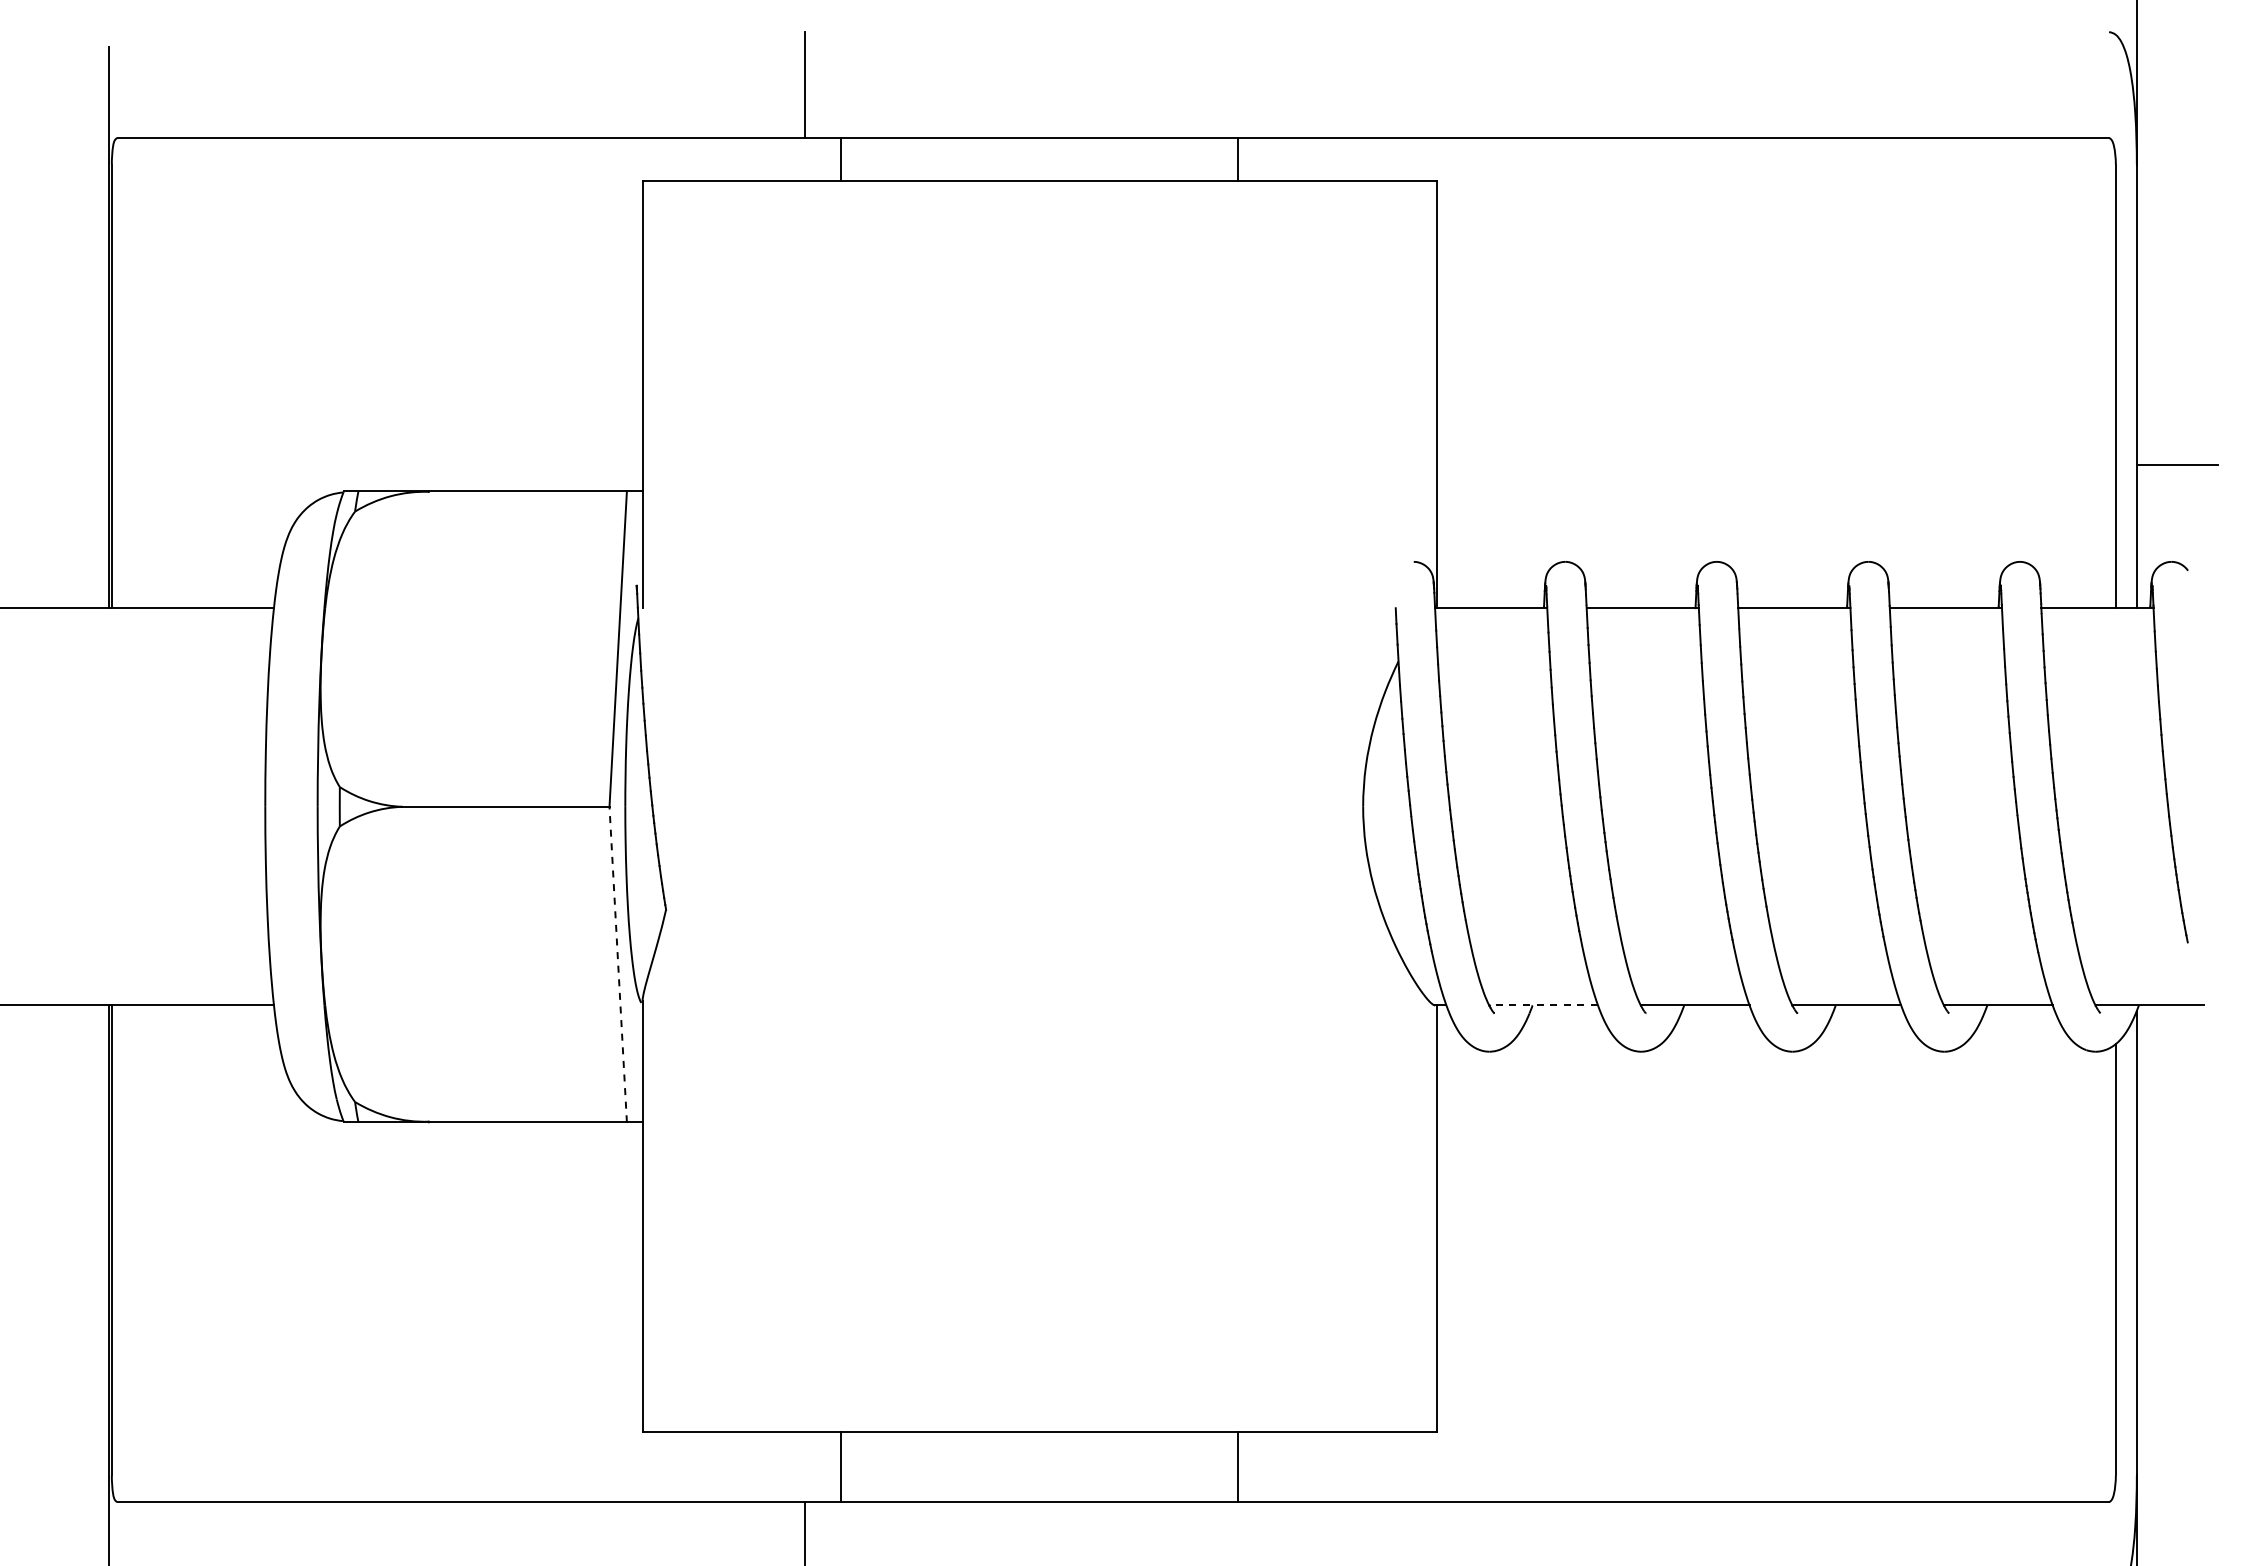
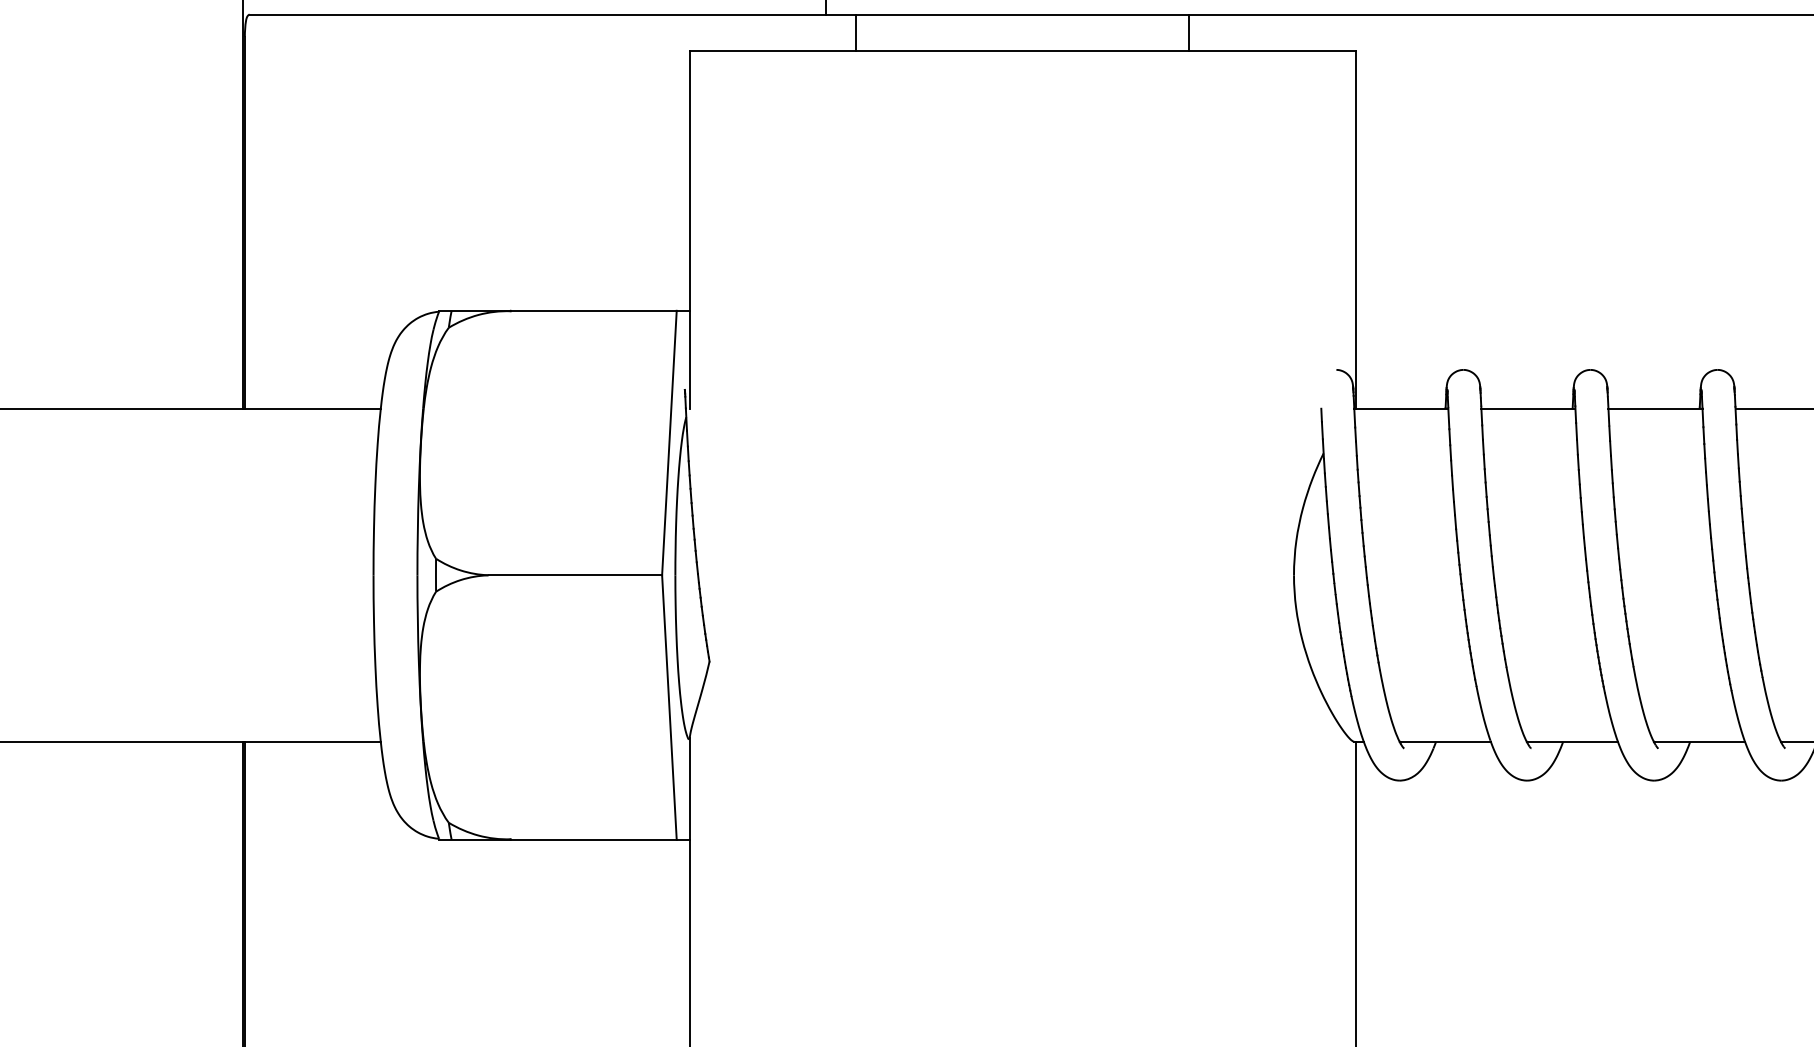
line: (618, 964) -> (669, 707), dashed -> solid
line: (1543, 1005) -> (1445, 741), dashed -> solid

